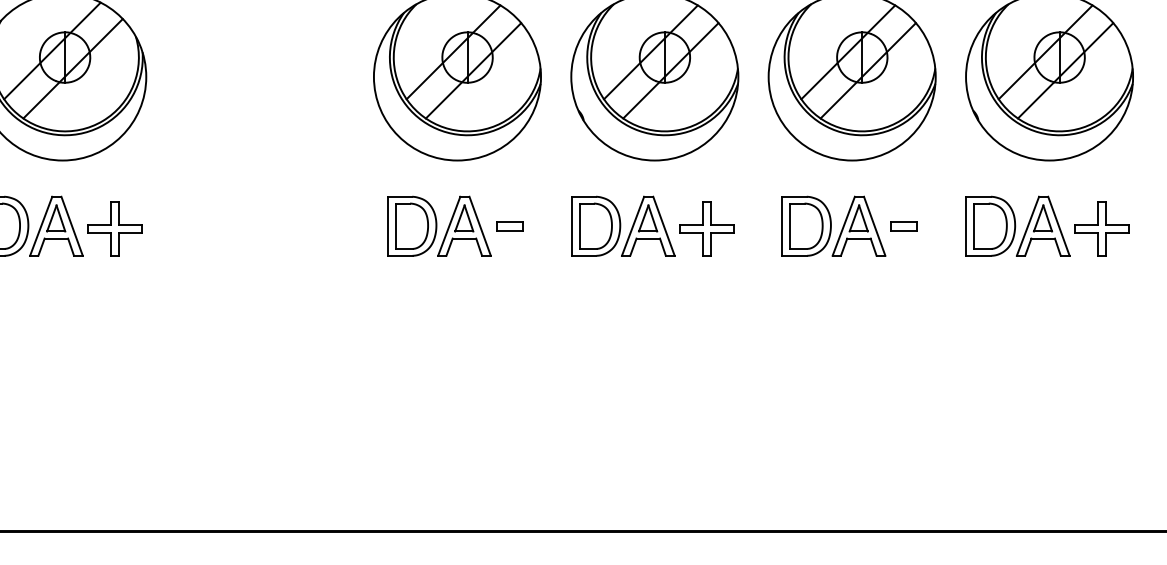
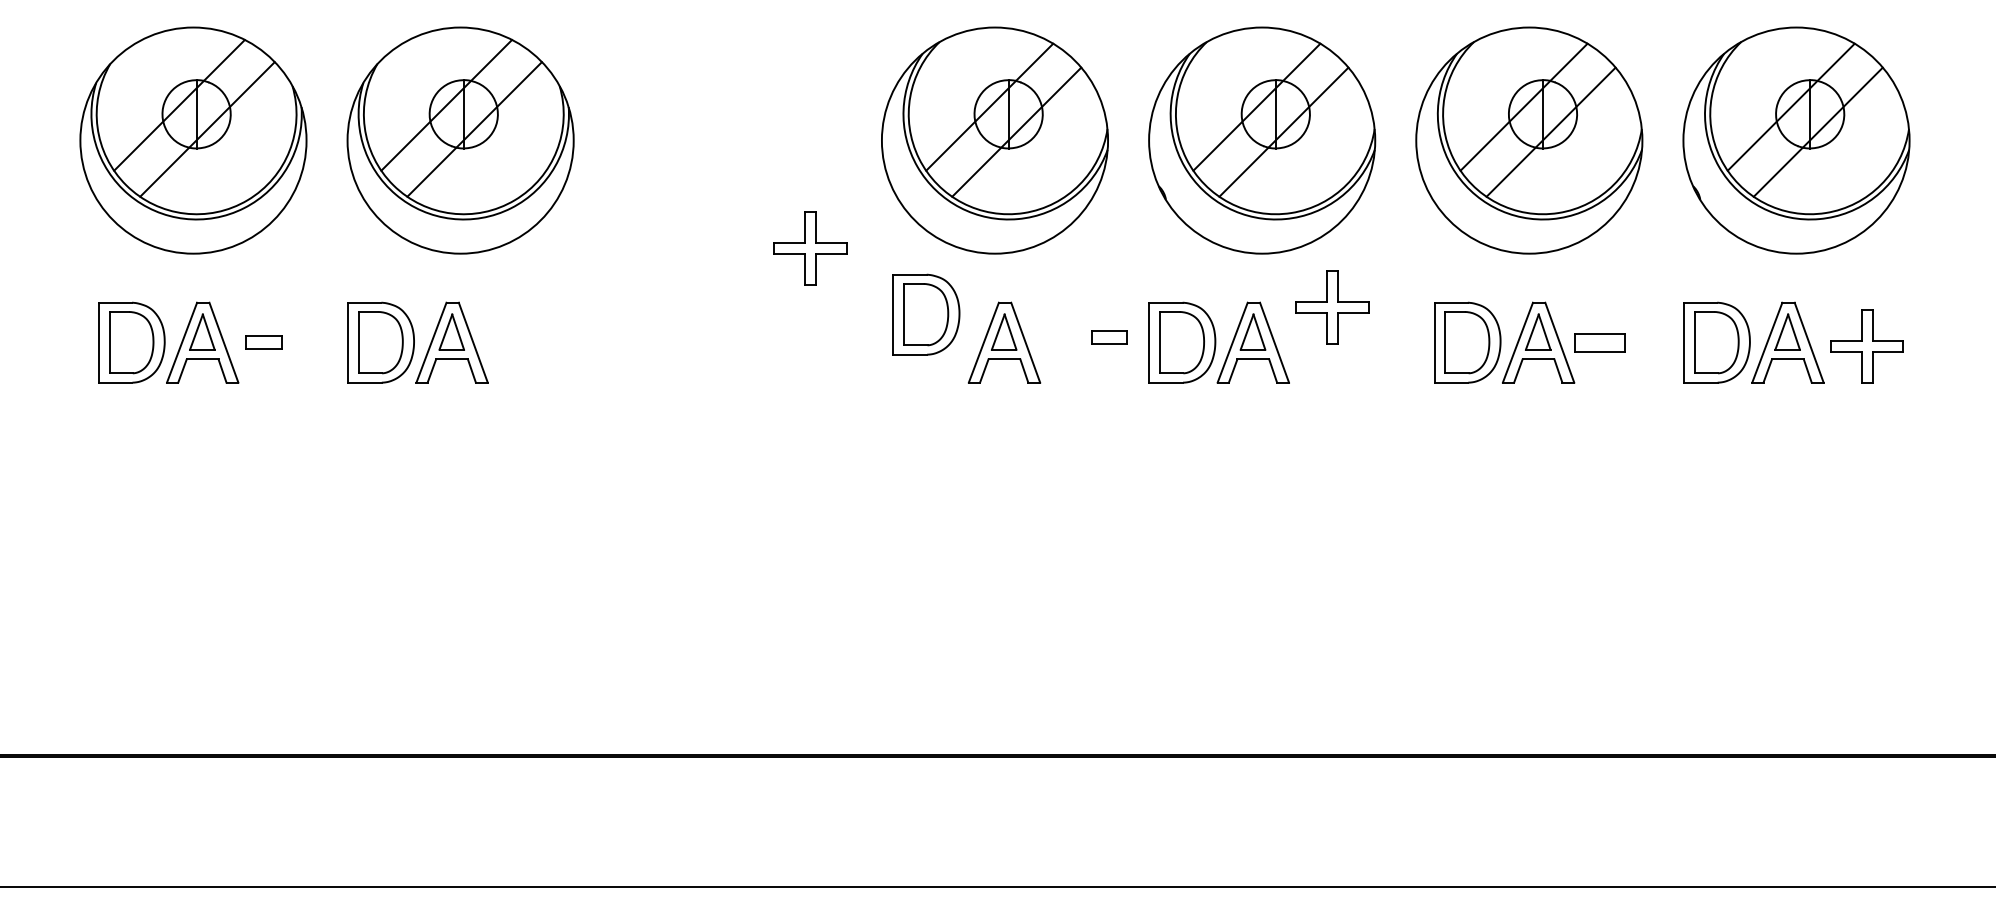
part: (412, 226) -> (926, 314), moved
part: (509, 226) -> (1109, 337), moved
part: (904, 226) -> (1599, 342), size x1.4
part: (115, 229) -> (810, 248), moved
part: (706, 229) -> (1332, 307), moved

